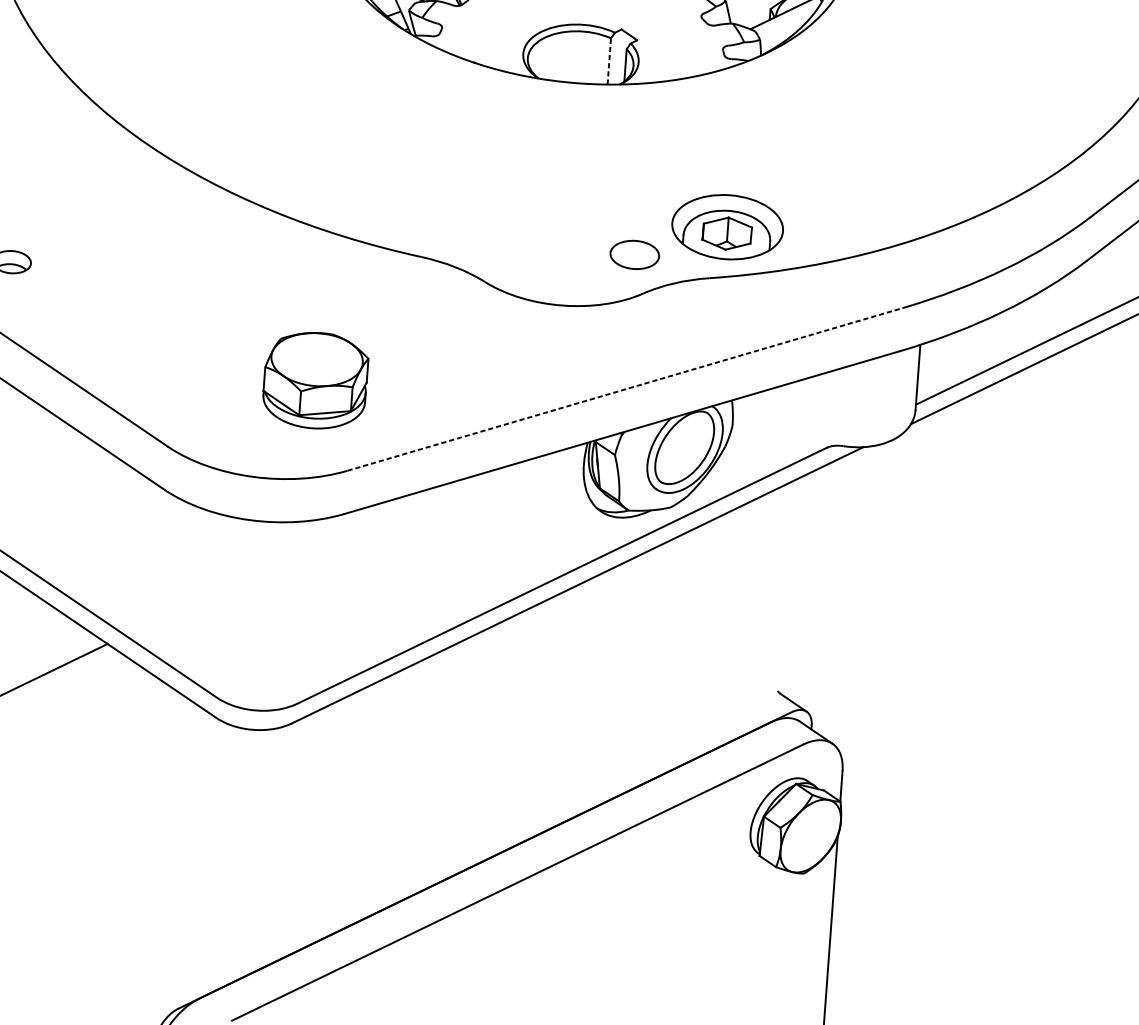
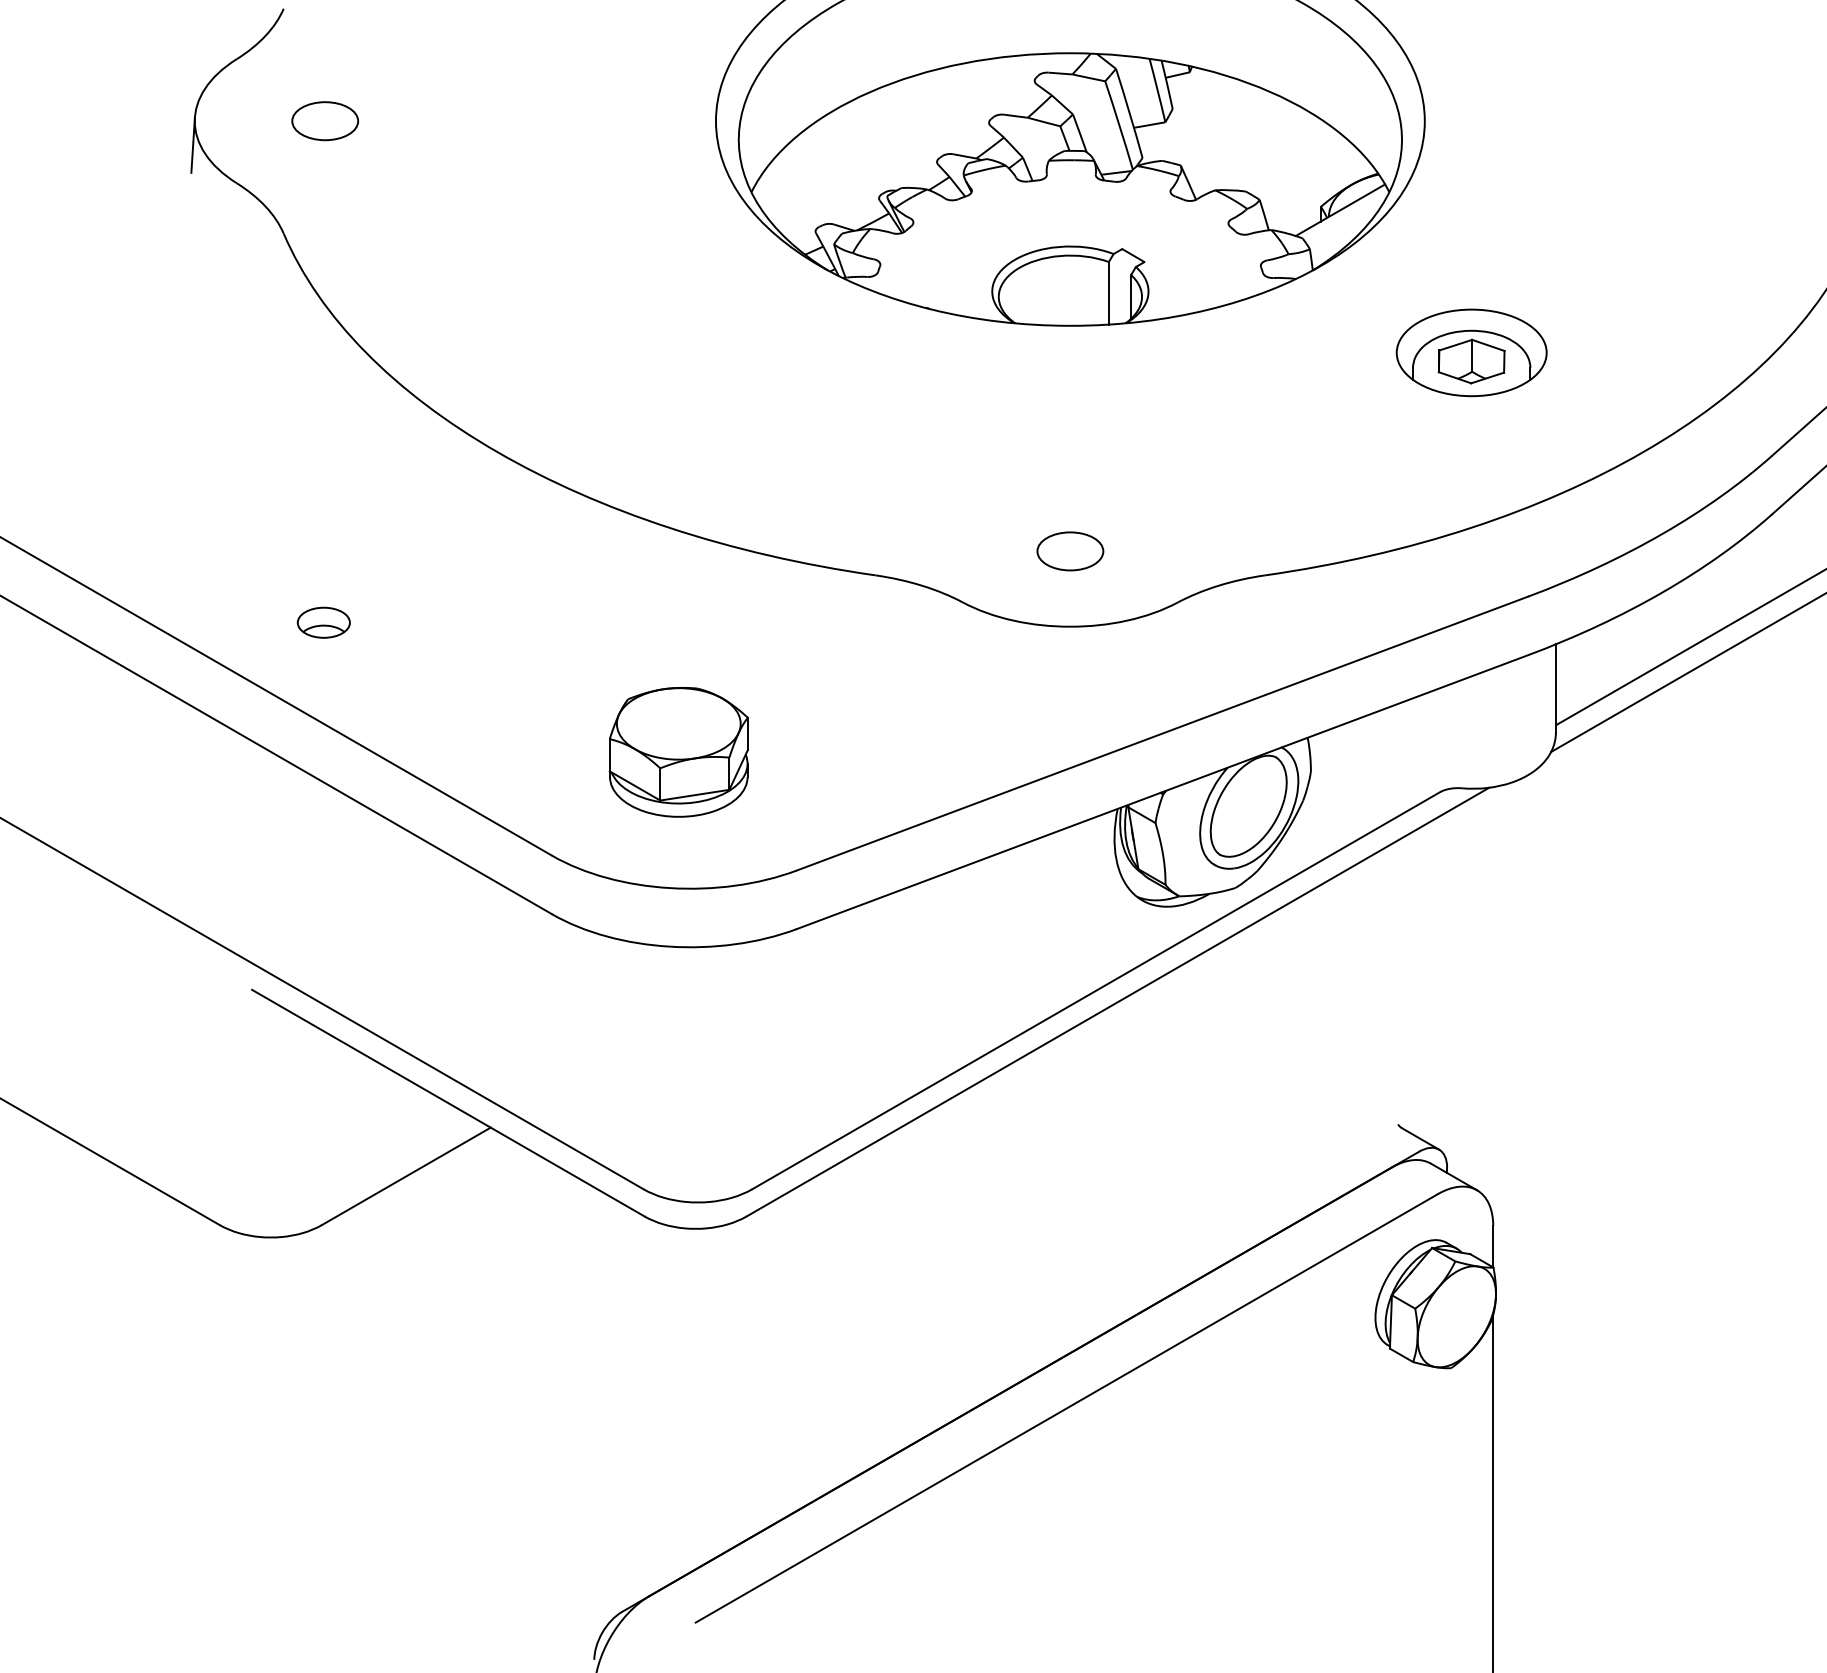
line: (609, 60) -> (1108, 292), dashed -> solid
part: (727, 226) -> (1471, 352), moved
part: (634, 255) -> (1070, 551), moved
part: (315, 380) -> (678, 752), moved
line: (625, 389) -> (1162, 733), dashed -> solid

